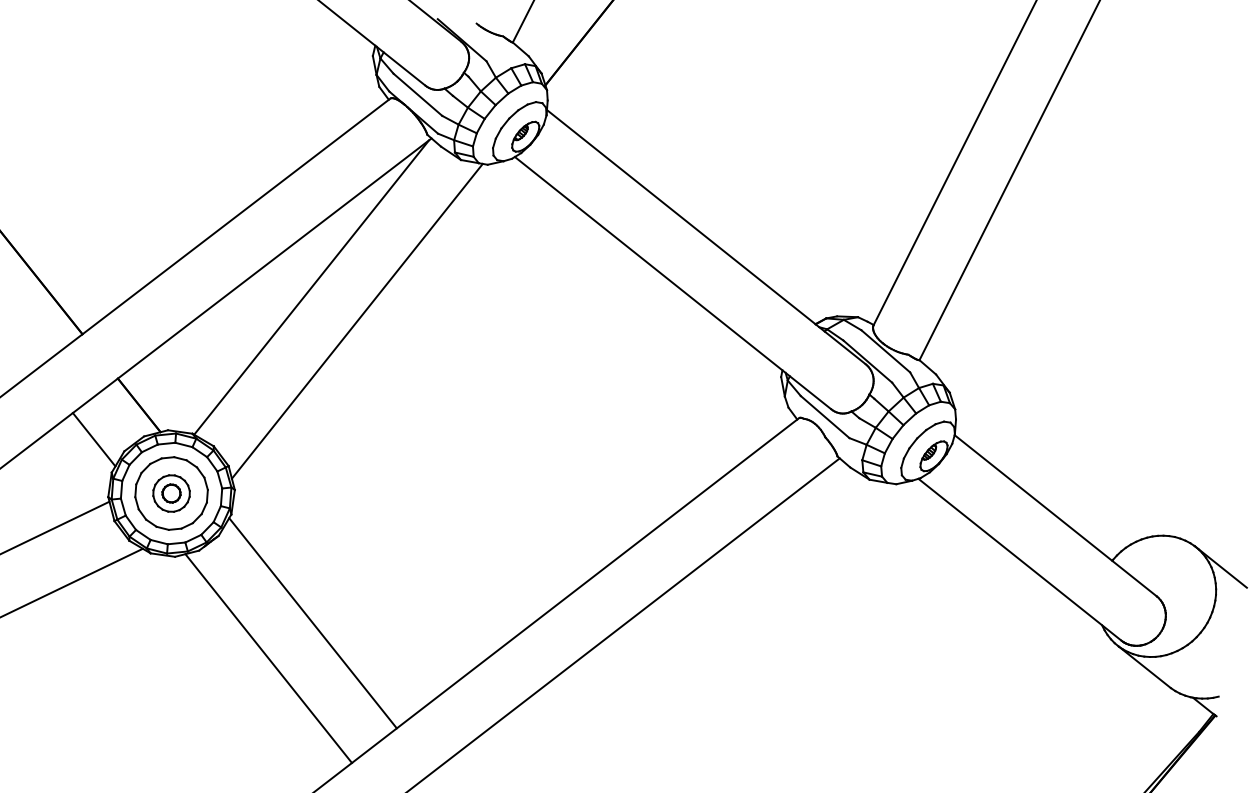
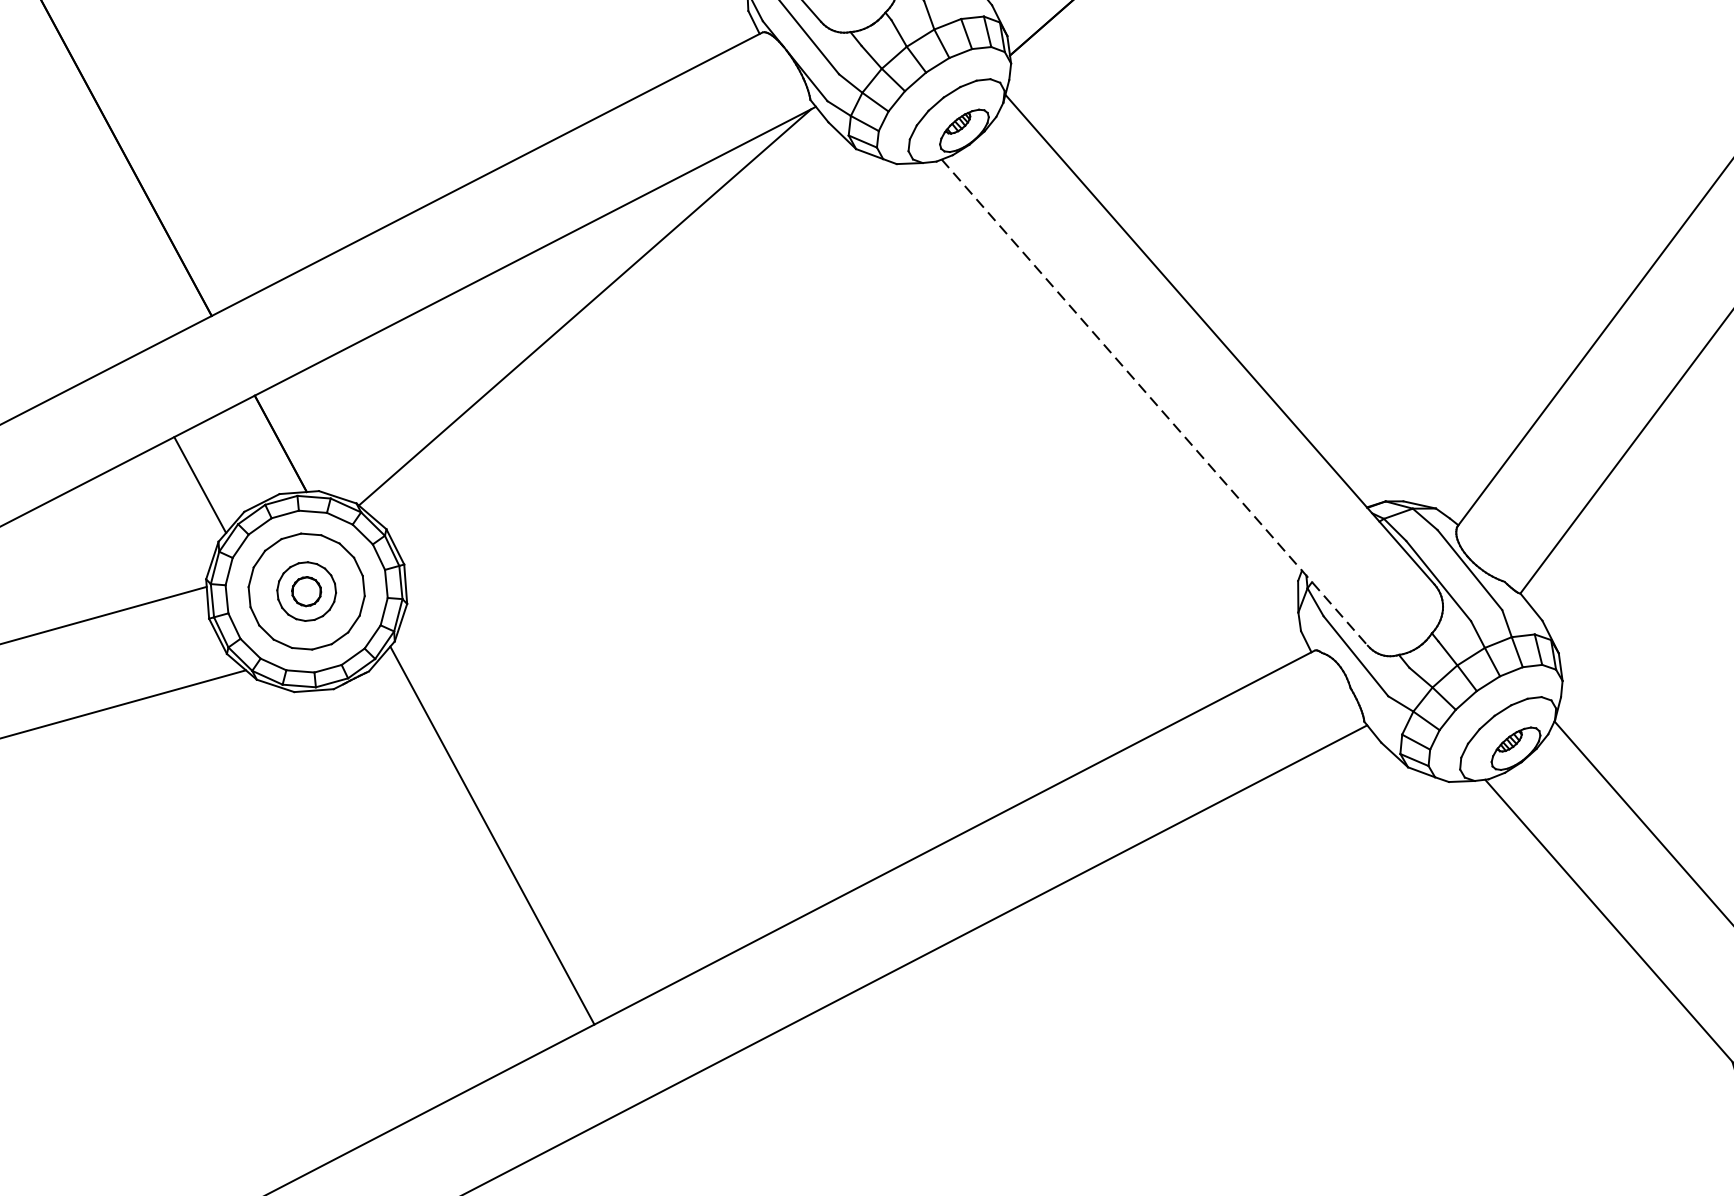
line: (673, 283) -> (1155, 403), solid -> dashed
line: (356, 320) -> (646, 371), removed
line: (268, 658) -> (412, 878), removed

